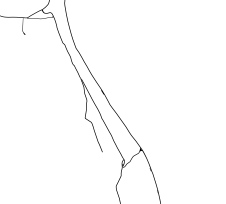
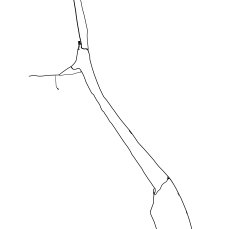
fill: (91, 114) -> (122, 152), removed

